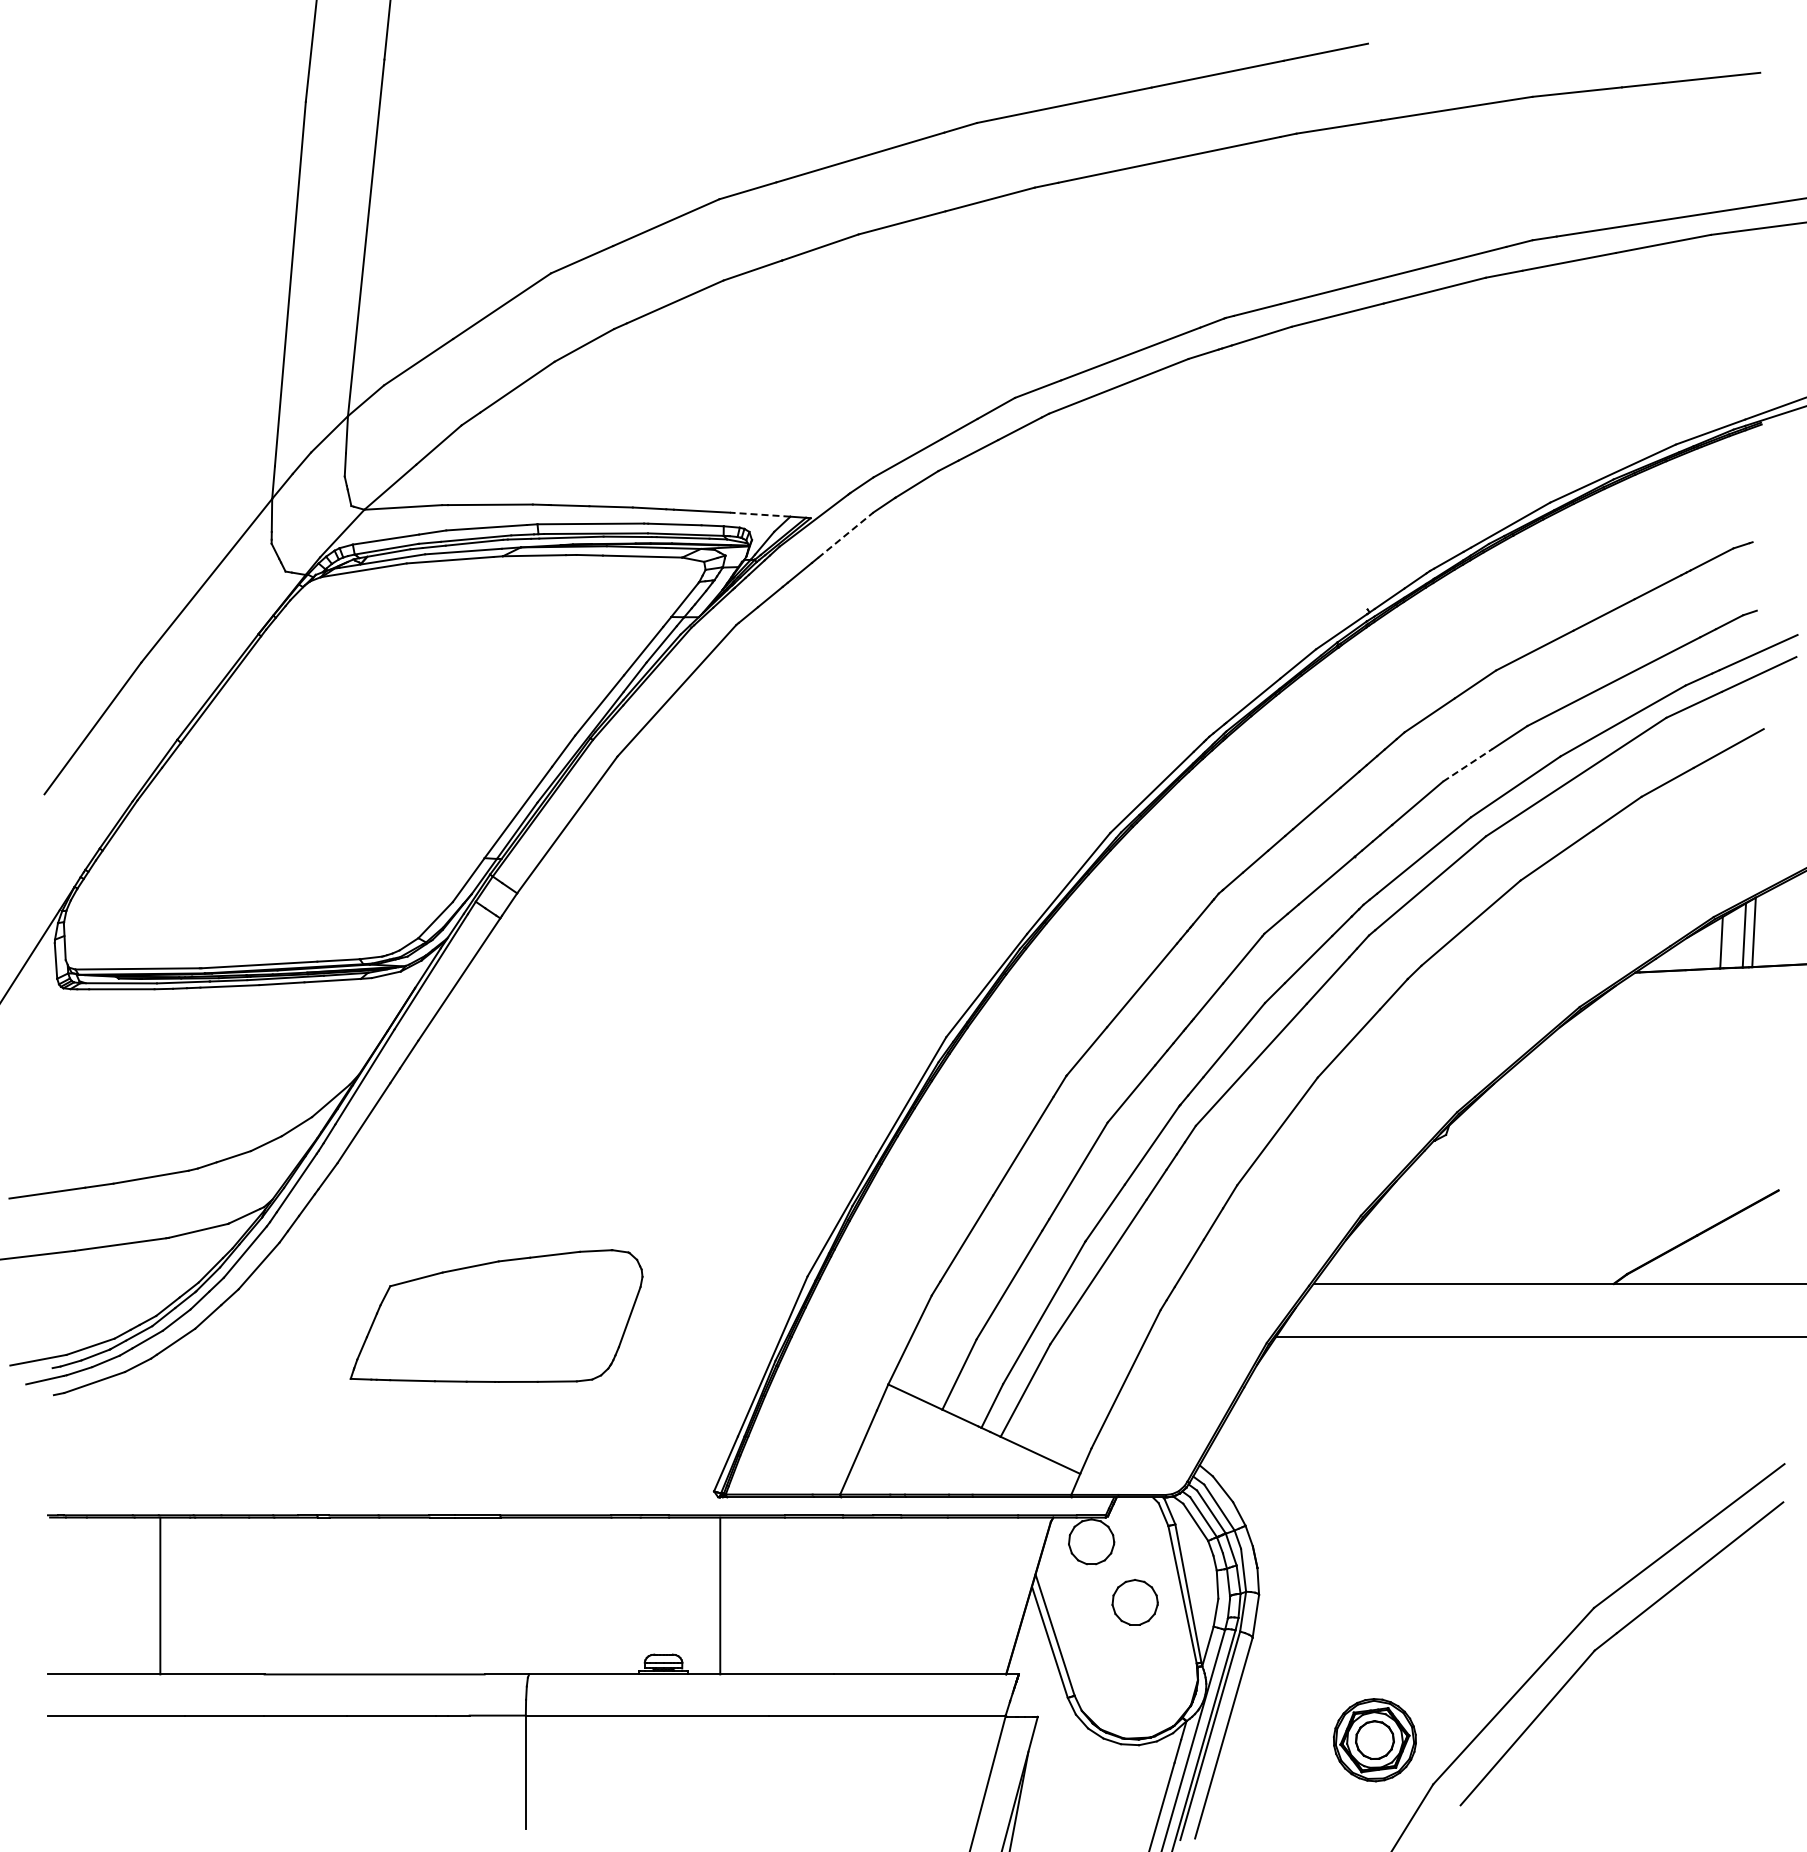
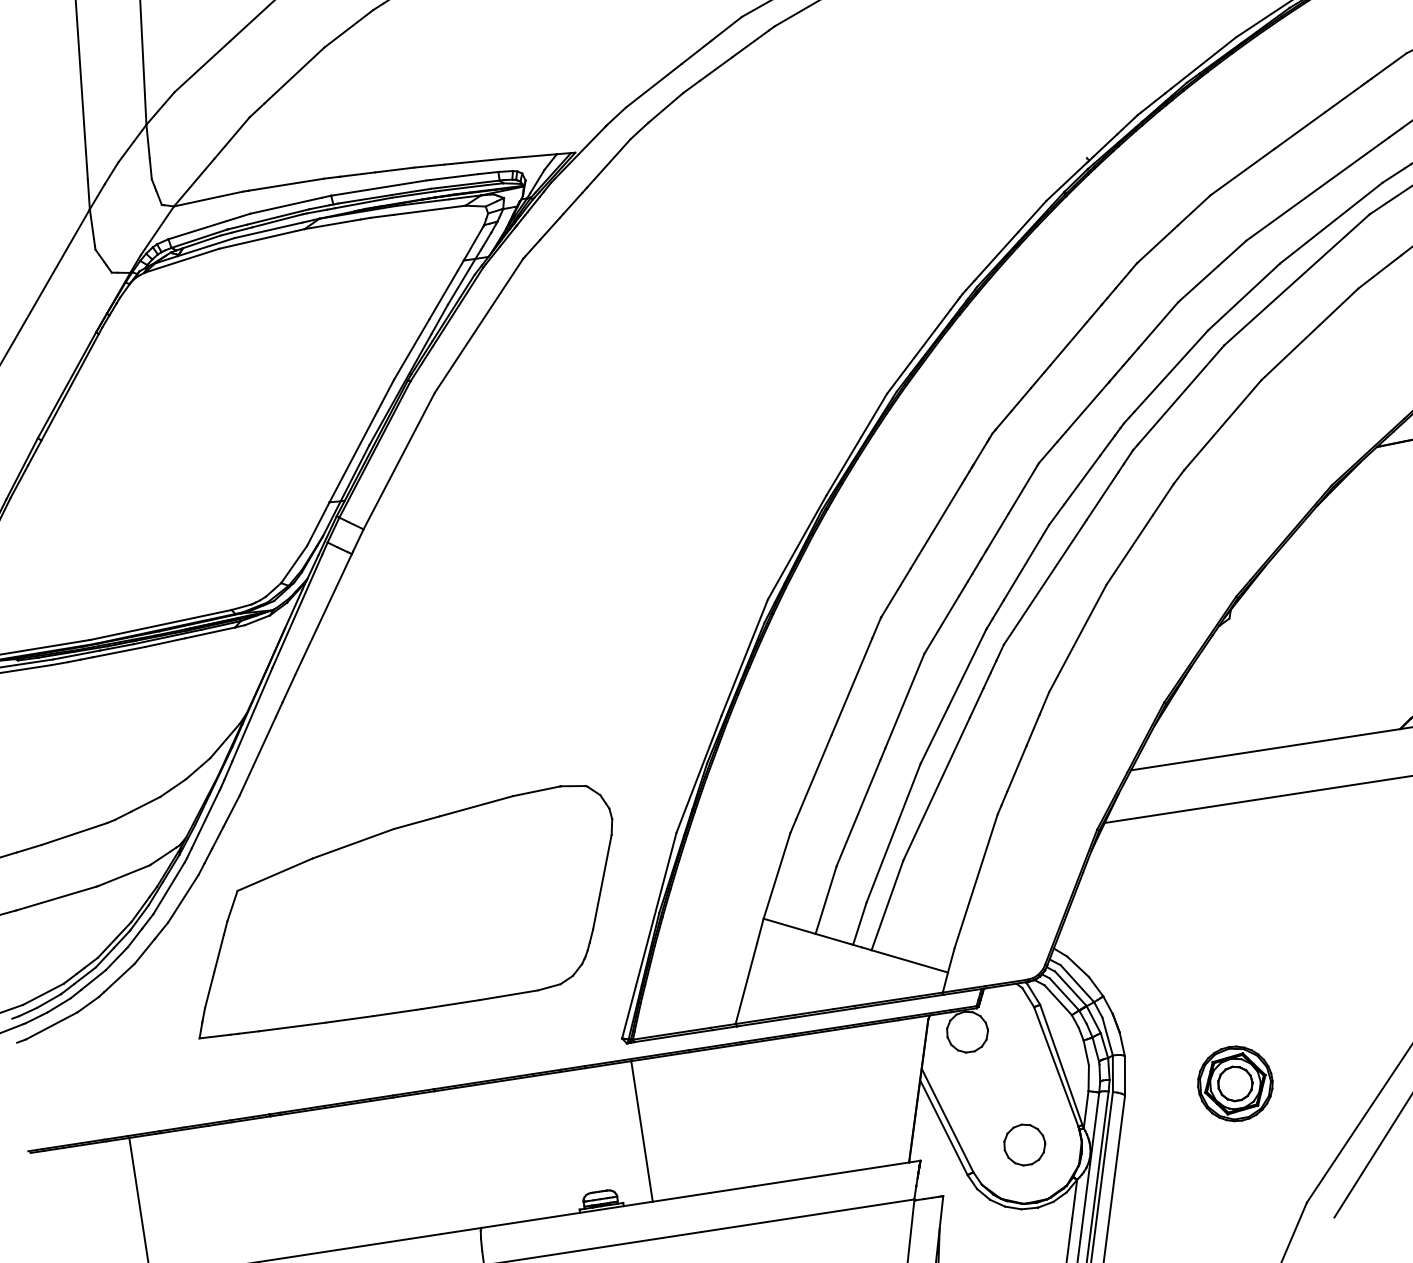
line: (759, 514) -> (528, 156), dashed -> solid
line: (845, 535) -> (608, 163), dashed -> solid
line: (1467, 765) -> (1197, 284), dashed -> solid
part: (496, 1315) -> (402, 910), size x1.67
part: (1134, 1602) -> (1024, 1144), moved
part: (1374, 1740) -> (1235, 1084), moved

